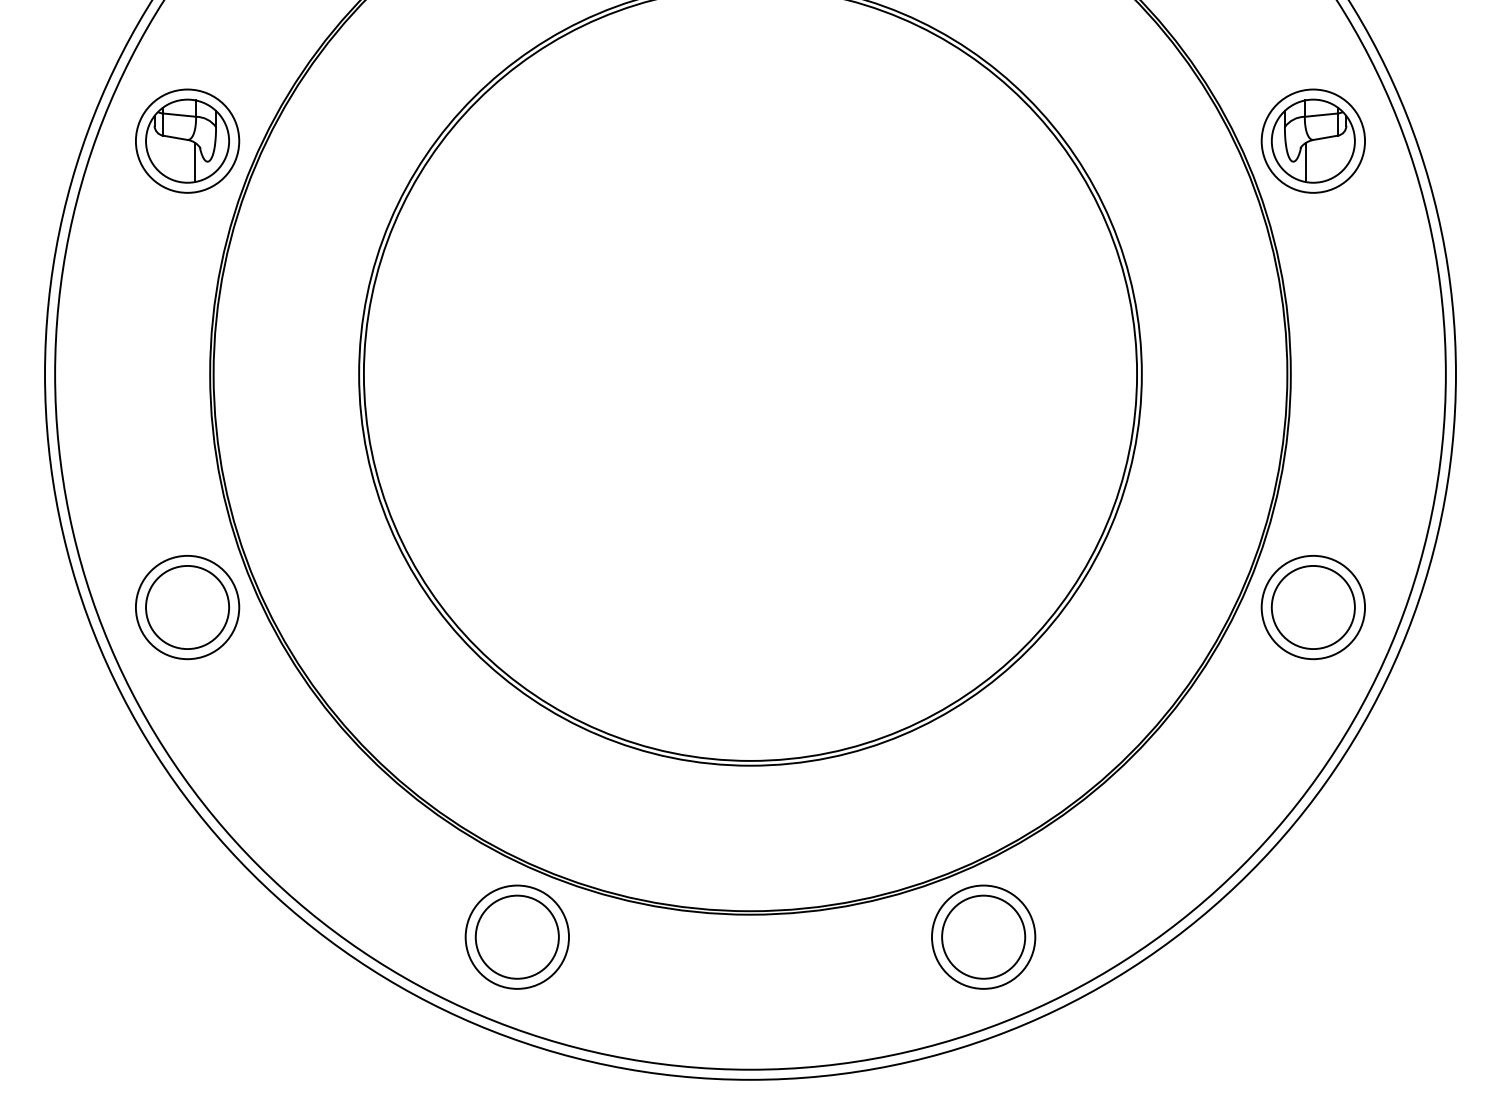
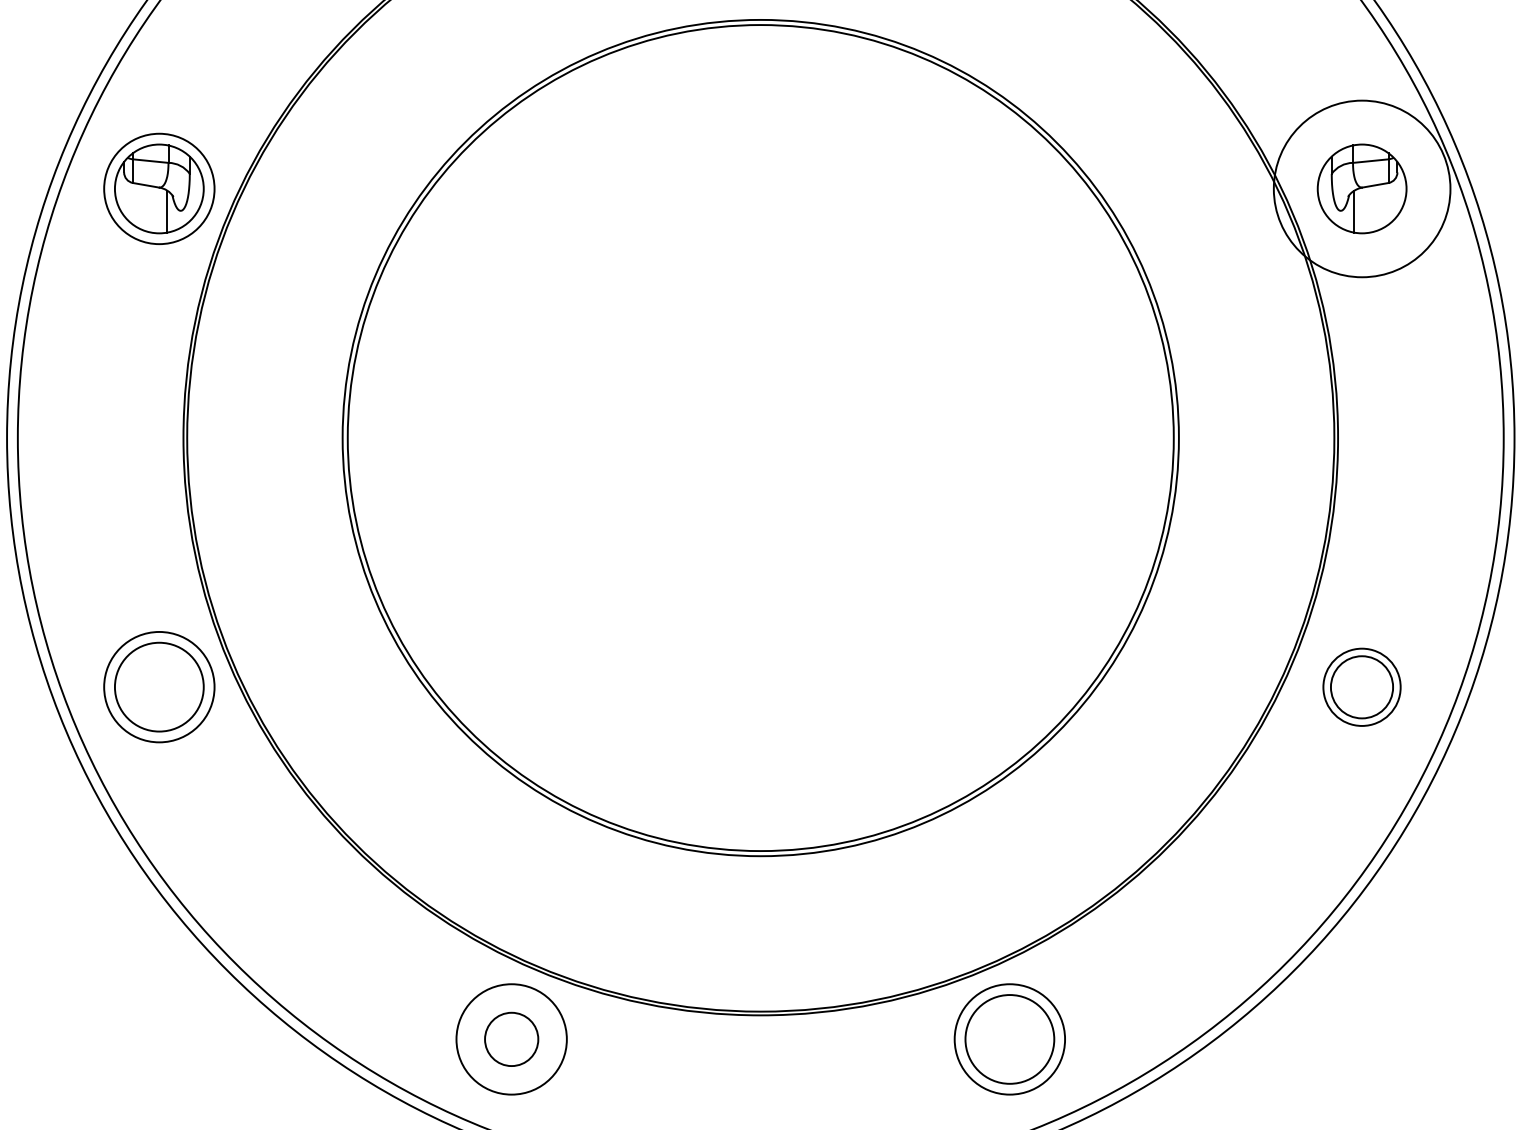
circle: (1313, 140) -> (1362, 188), size x1.6
part: (1312, 607) -> (1361, 687), size x0.7
circle: (516, 936) -> (510, 1038), size x0.6

